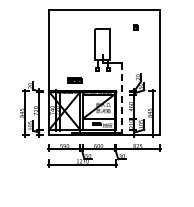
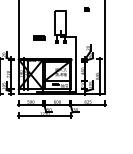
part: (74, 80) -> (38, 38), moved
line: (122, 98) -> (76, 64), dashed -> solid

